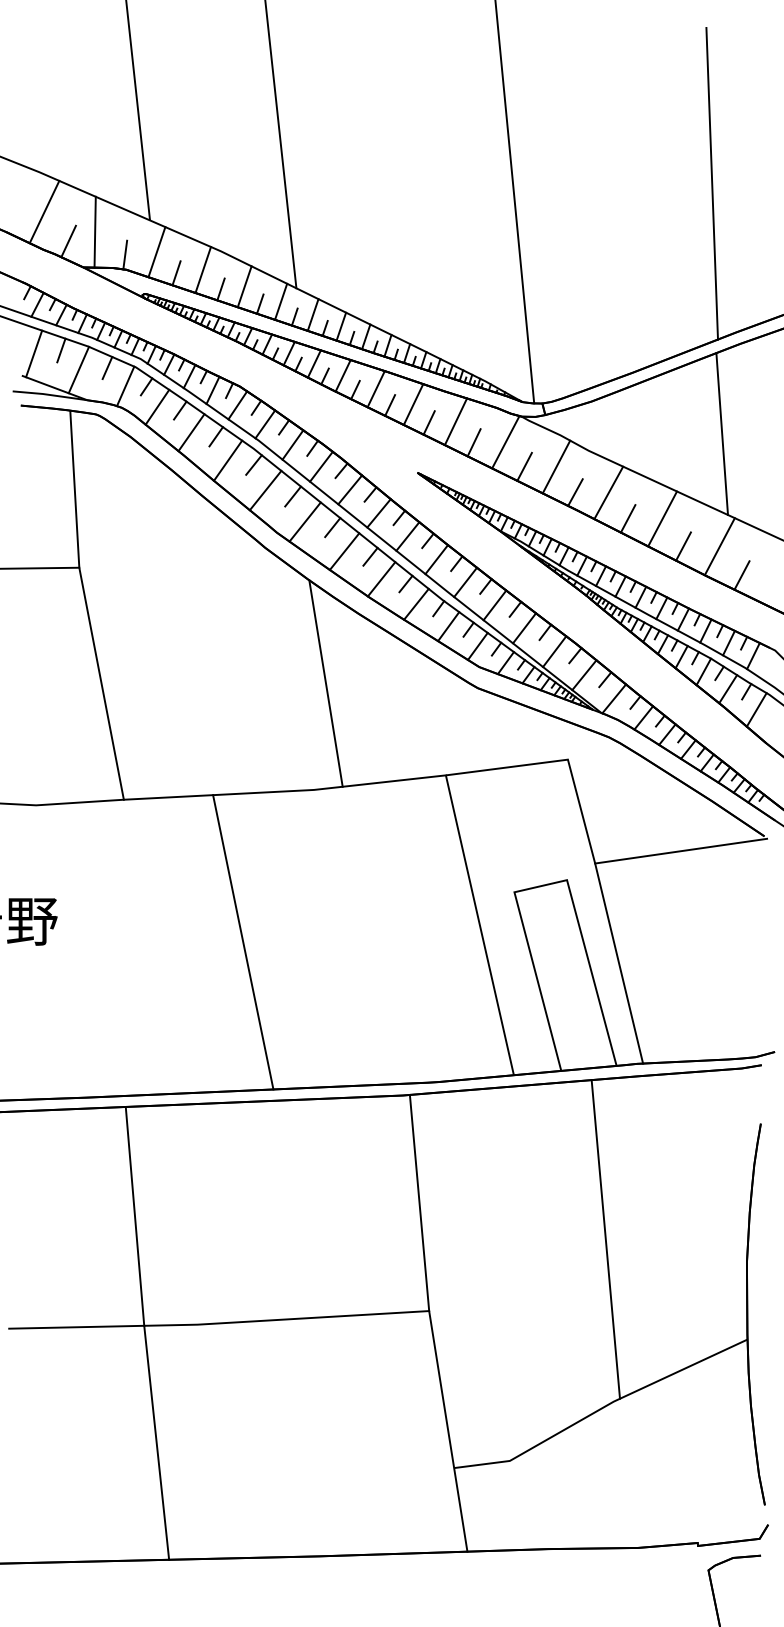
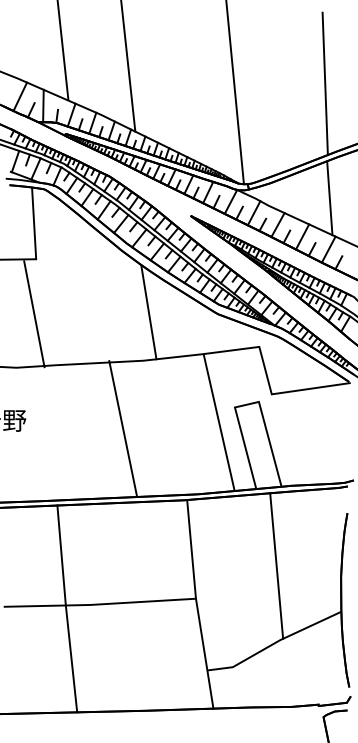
line: (101, 684) -> (34, 314), moved
line: (242, 942) -> (122, 428), moved
line: (618, 962) -> (282, 439), removed

